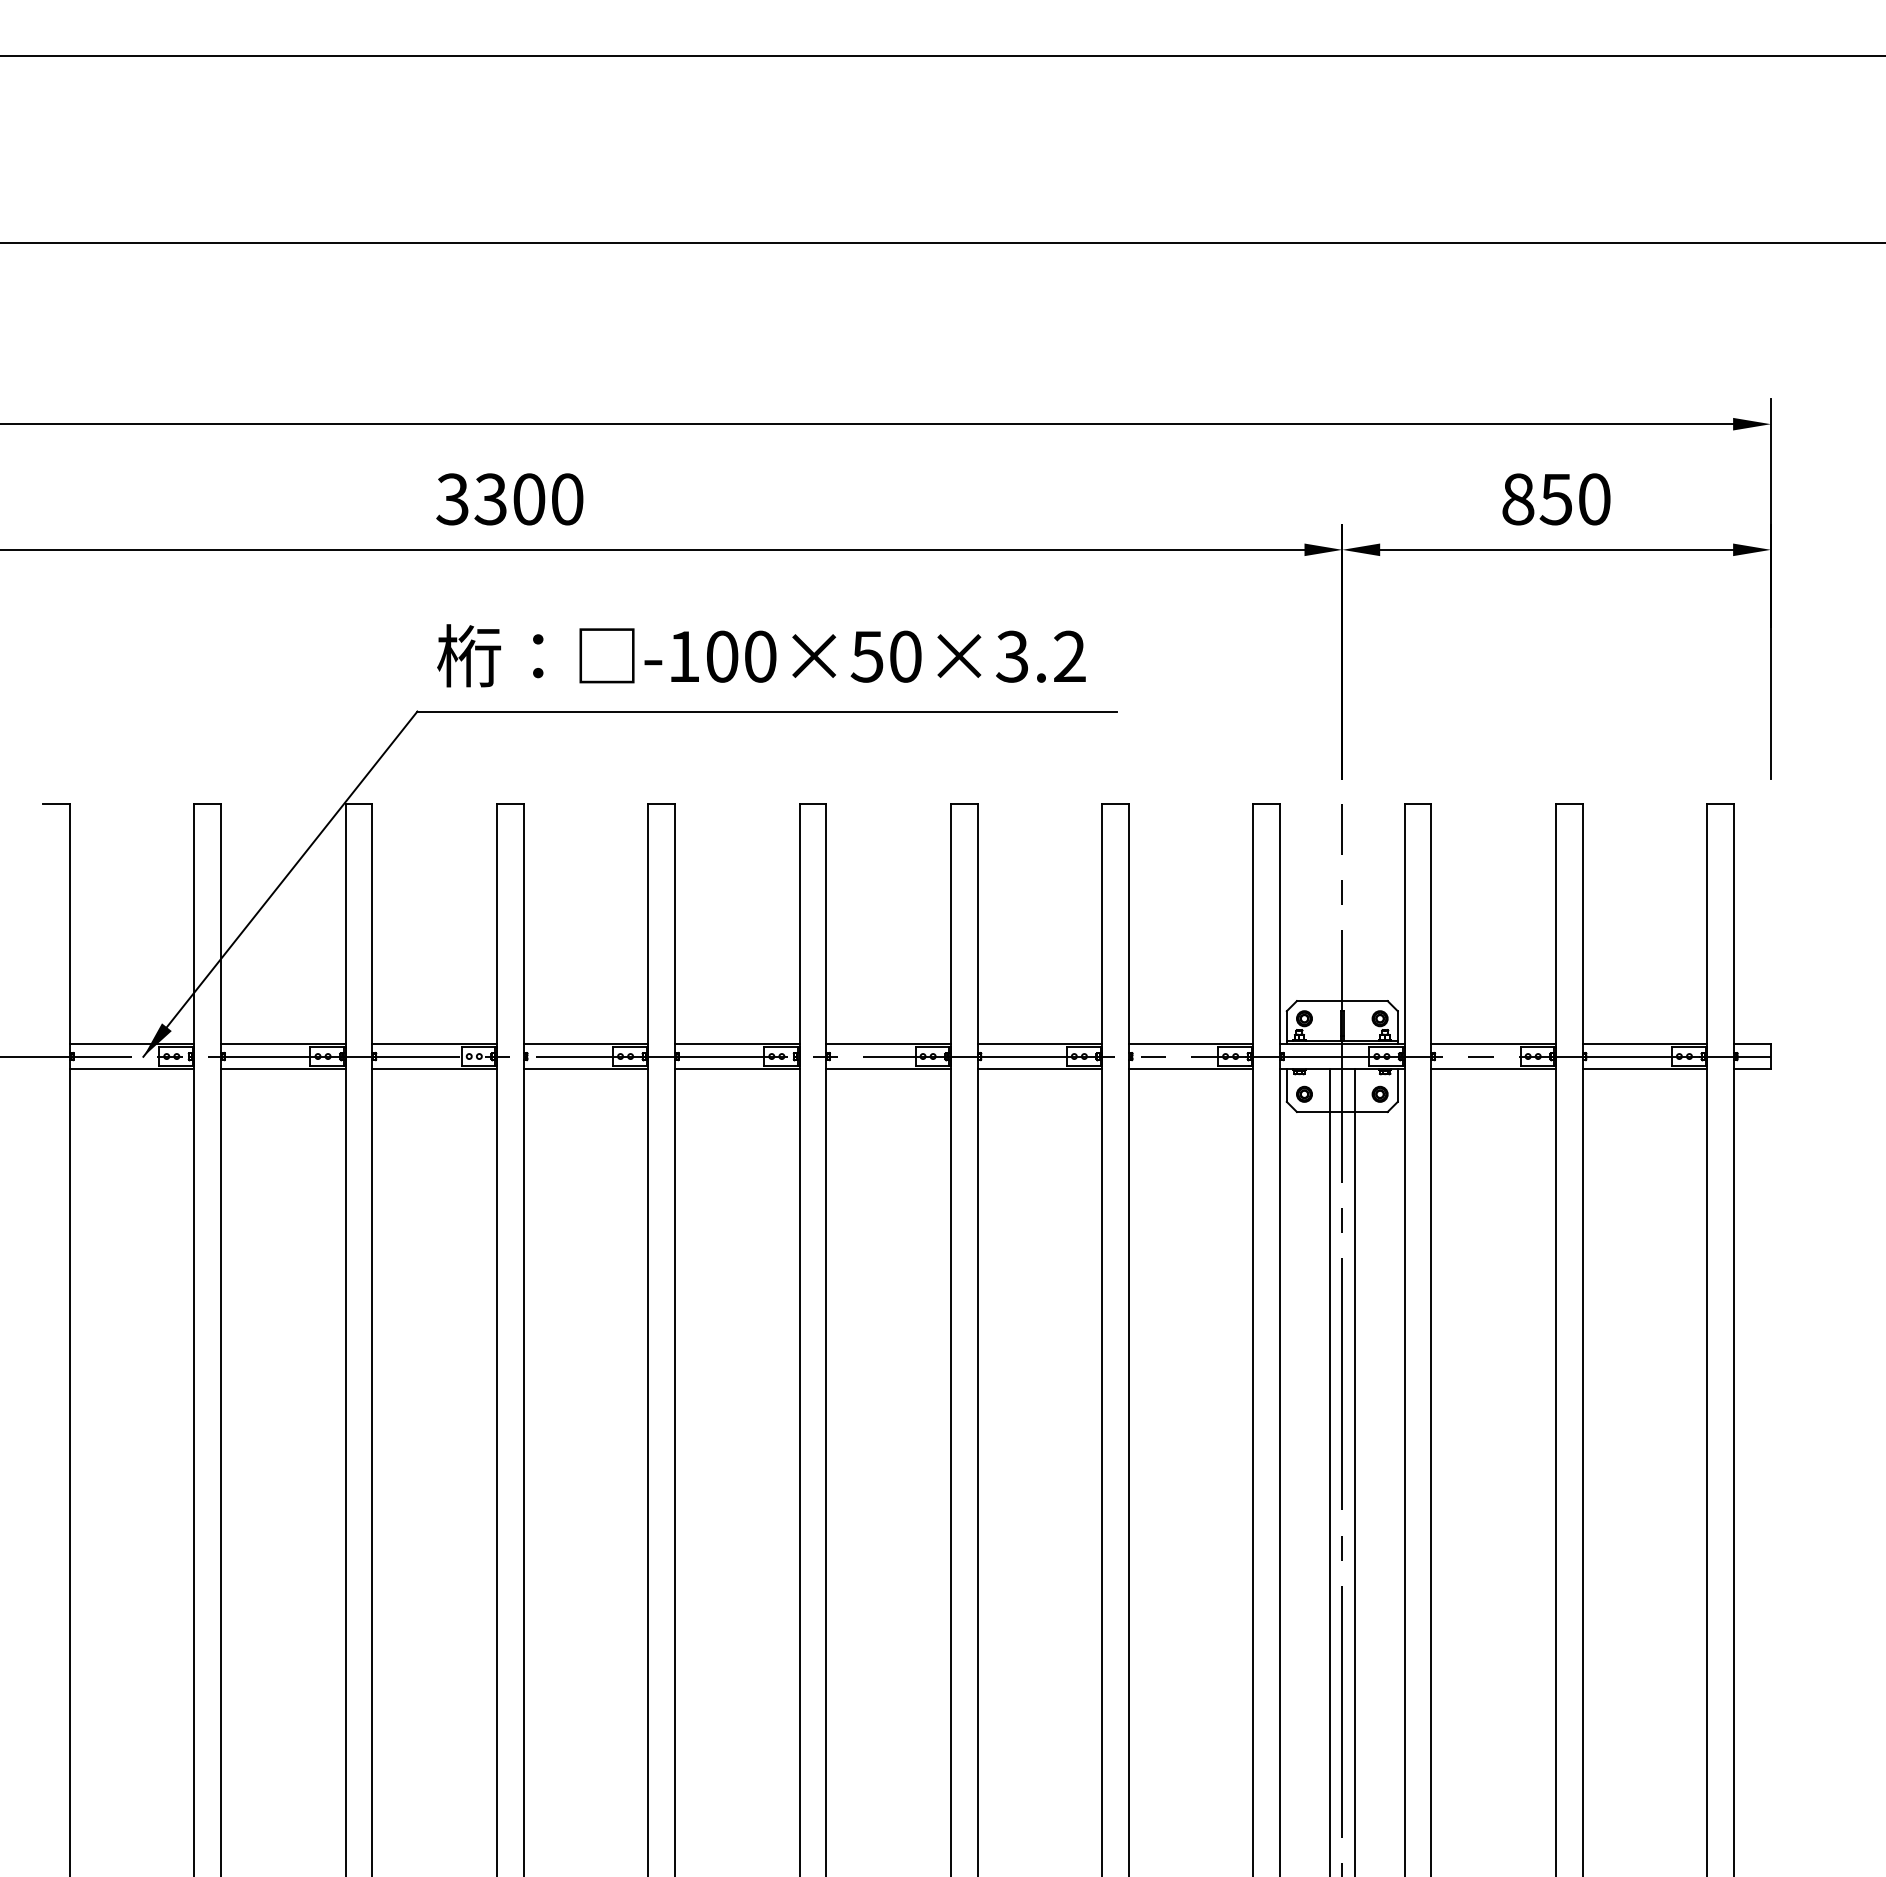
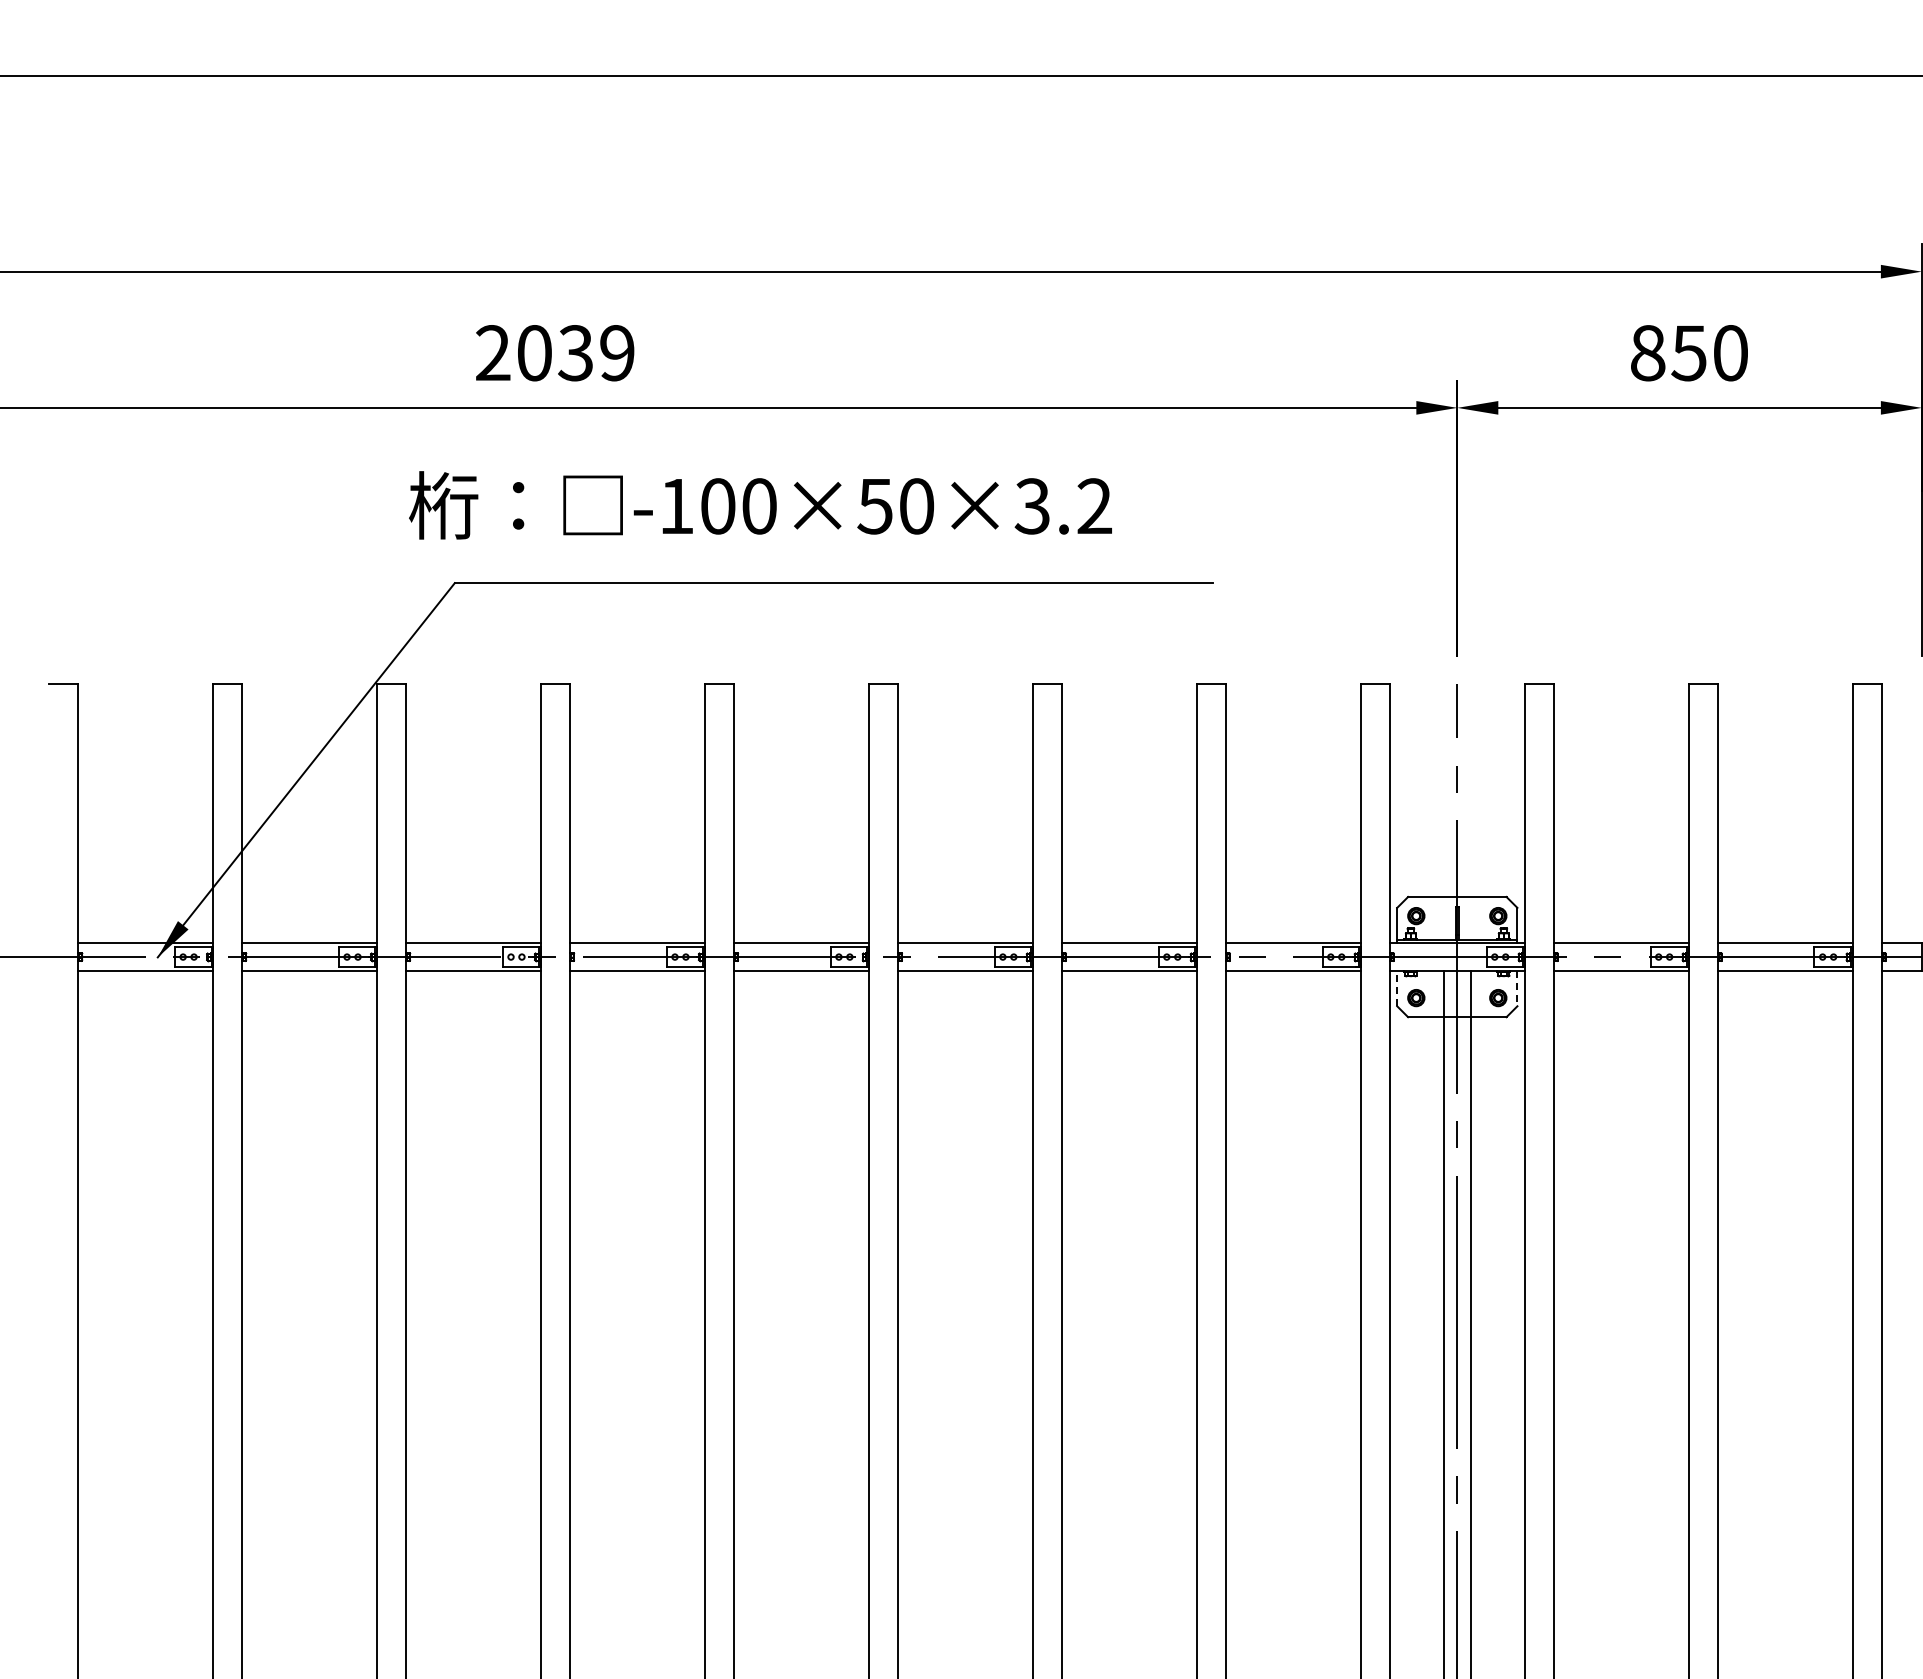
text: (509, 499) -> (554, 353), 3300 -> 2039
text: (761, 655) -> (760, 505), moved
line: (1286, 1085) -> (1396, 988), solid -> dashed
line: (1397, 1086) -> (1517, 989), solid -> dashed

